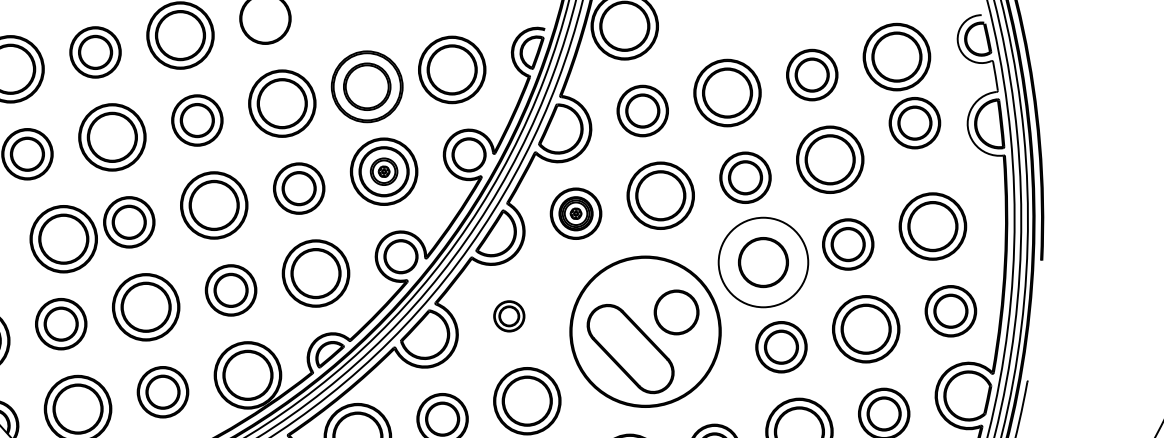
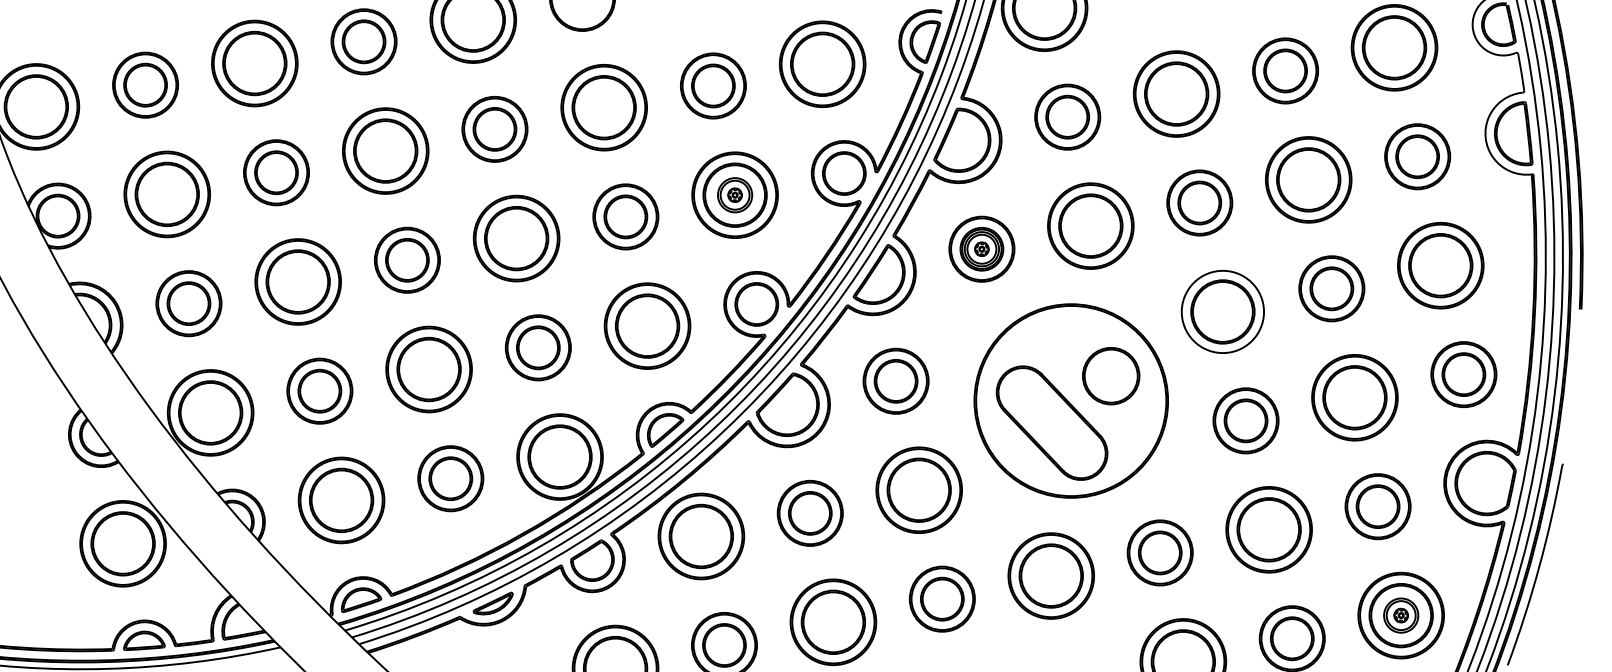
part: (367, 86) -> (713, 85), size x0.71
part: (914, 122) -> (1417, 156), moved
part: (63, 238) -> (297, 281), moved
circle: (763, 262) -> (1222, 311), size x0.71
part: (508, 315) -> (895, 380), size x1.67

